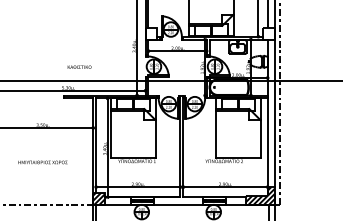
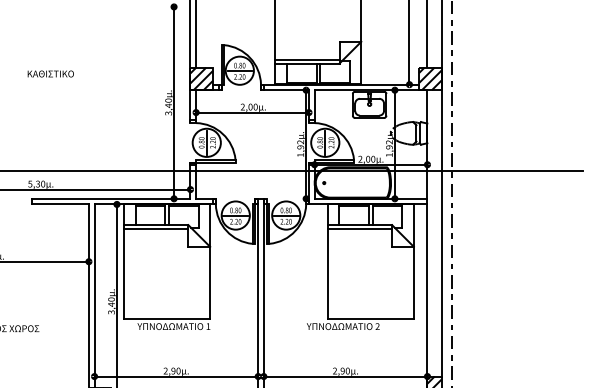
hatch: (151, 33) -> (201, 78), added
hatch: (268, 33) -> (429, 78), added
text: (79, 66) -> (50, 72), moved

